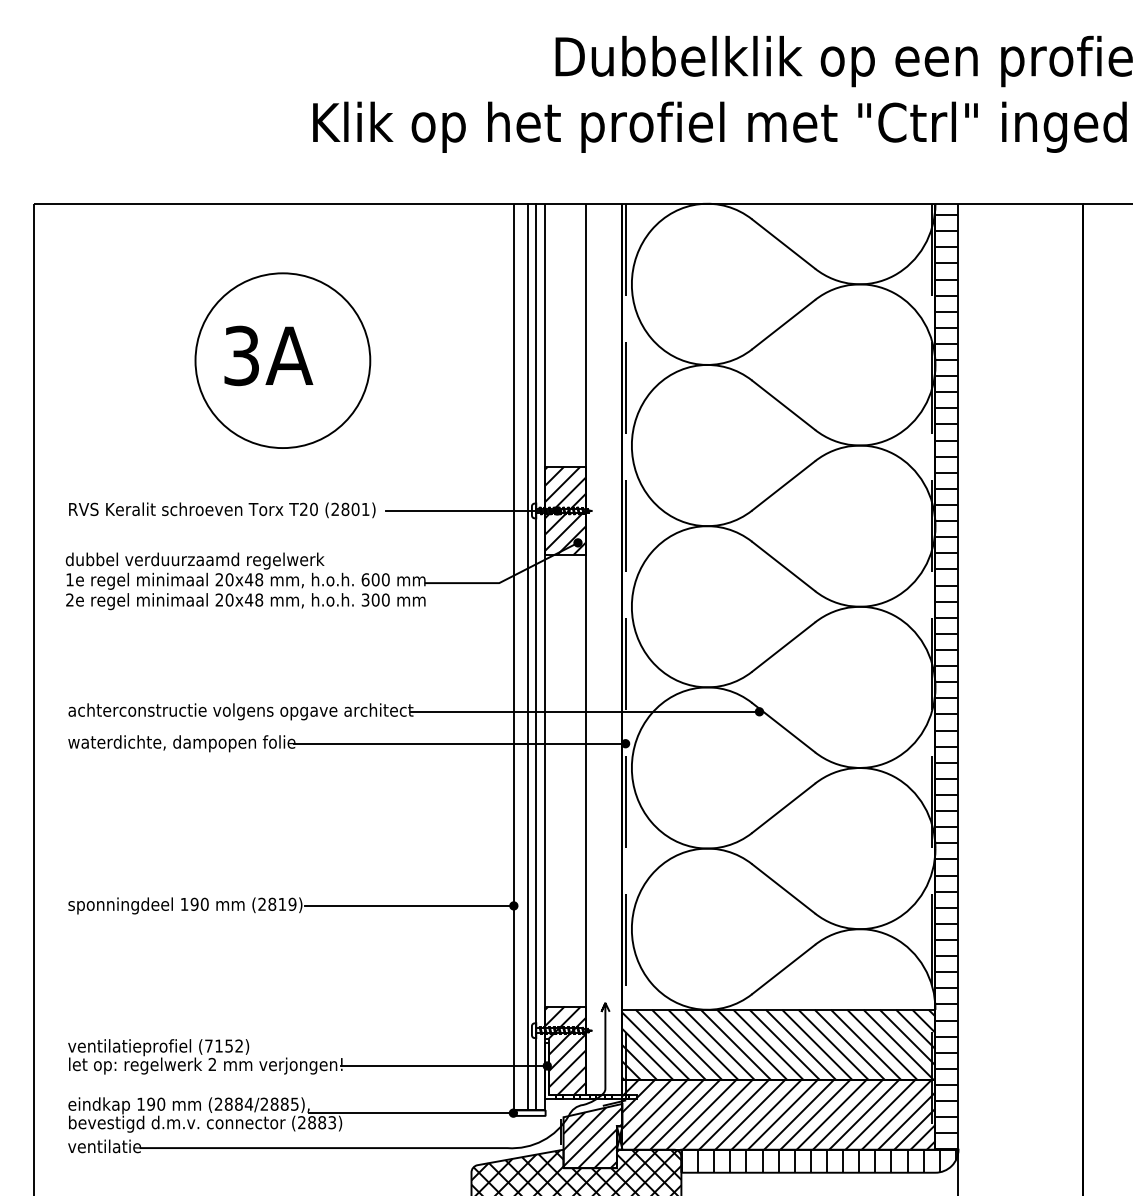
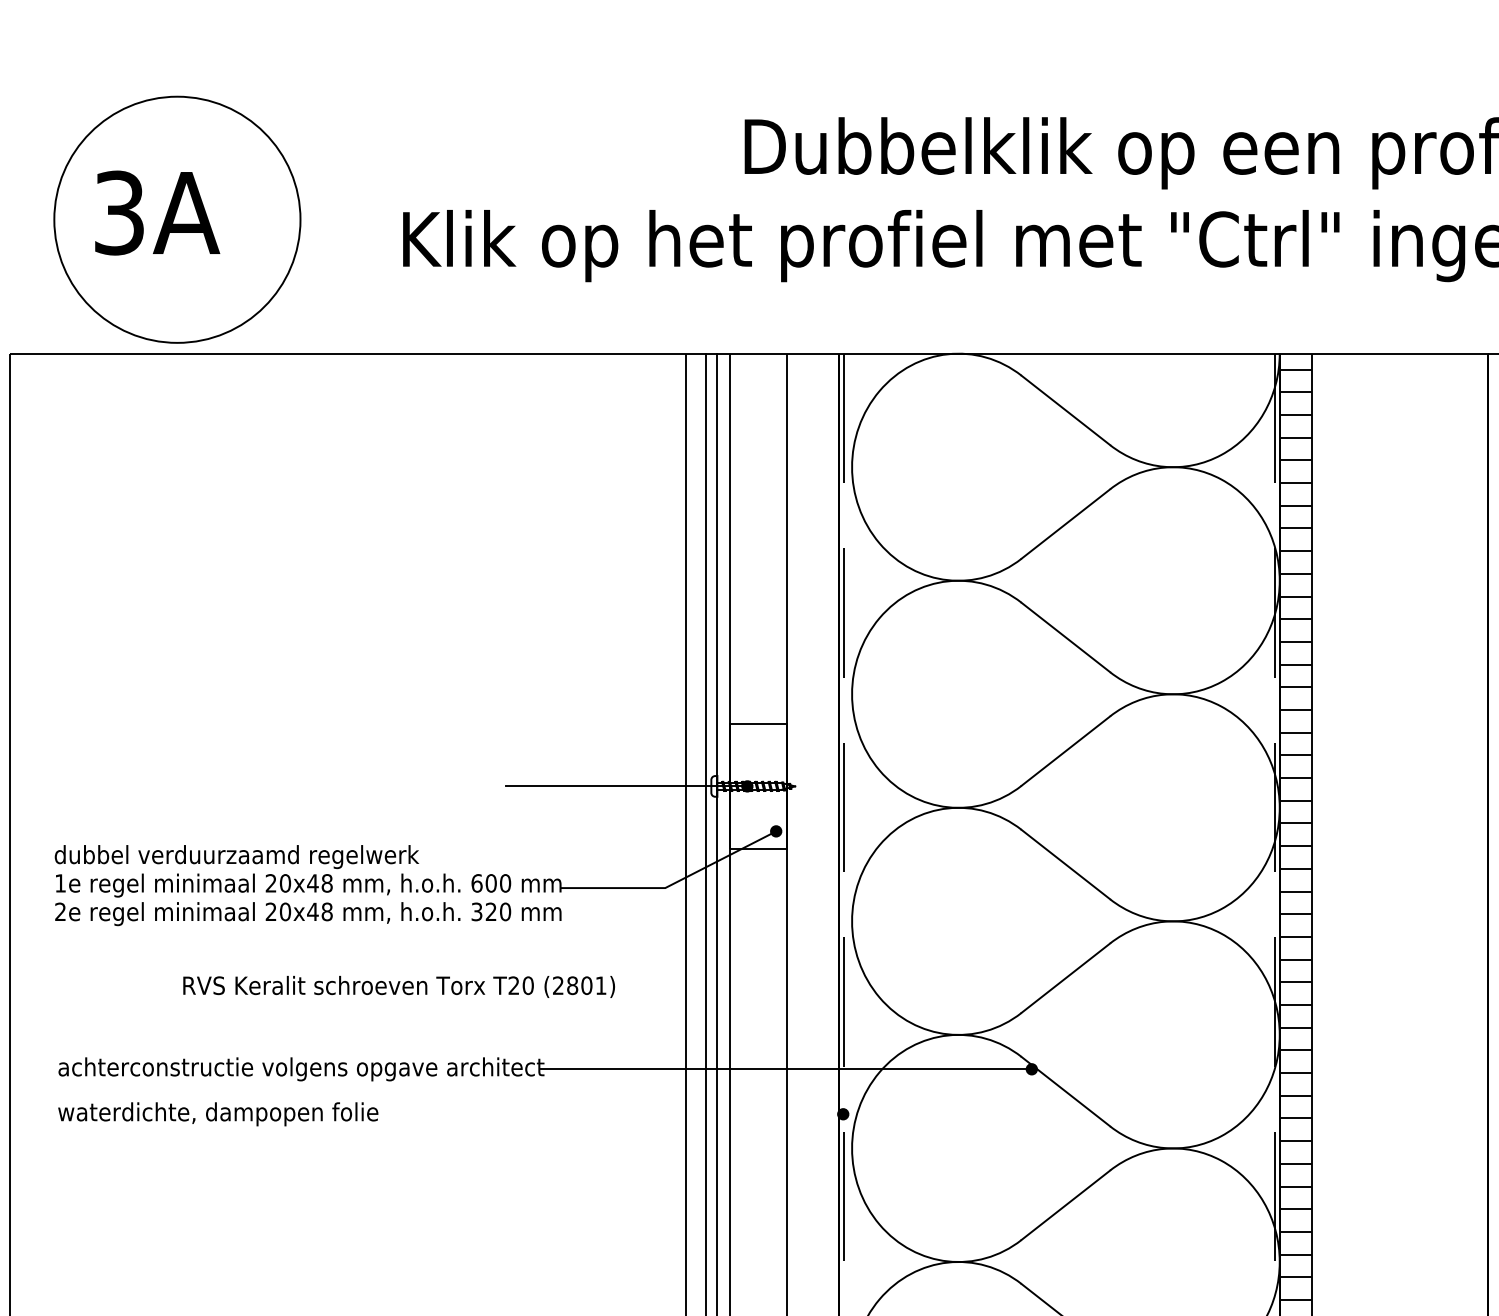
part: (282, 360) -> (176, 219), moved
text: (222, 510) -> (399, 987), moved
hatch: (565, 510) -> (758, 785), removed
text: (375, 599) -> (490, 911), 300 -> 320
line: (459, 743) -> (609, 1113), removed

